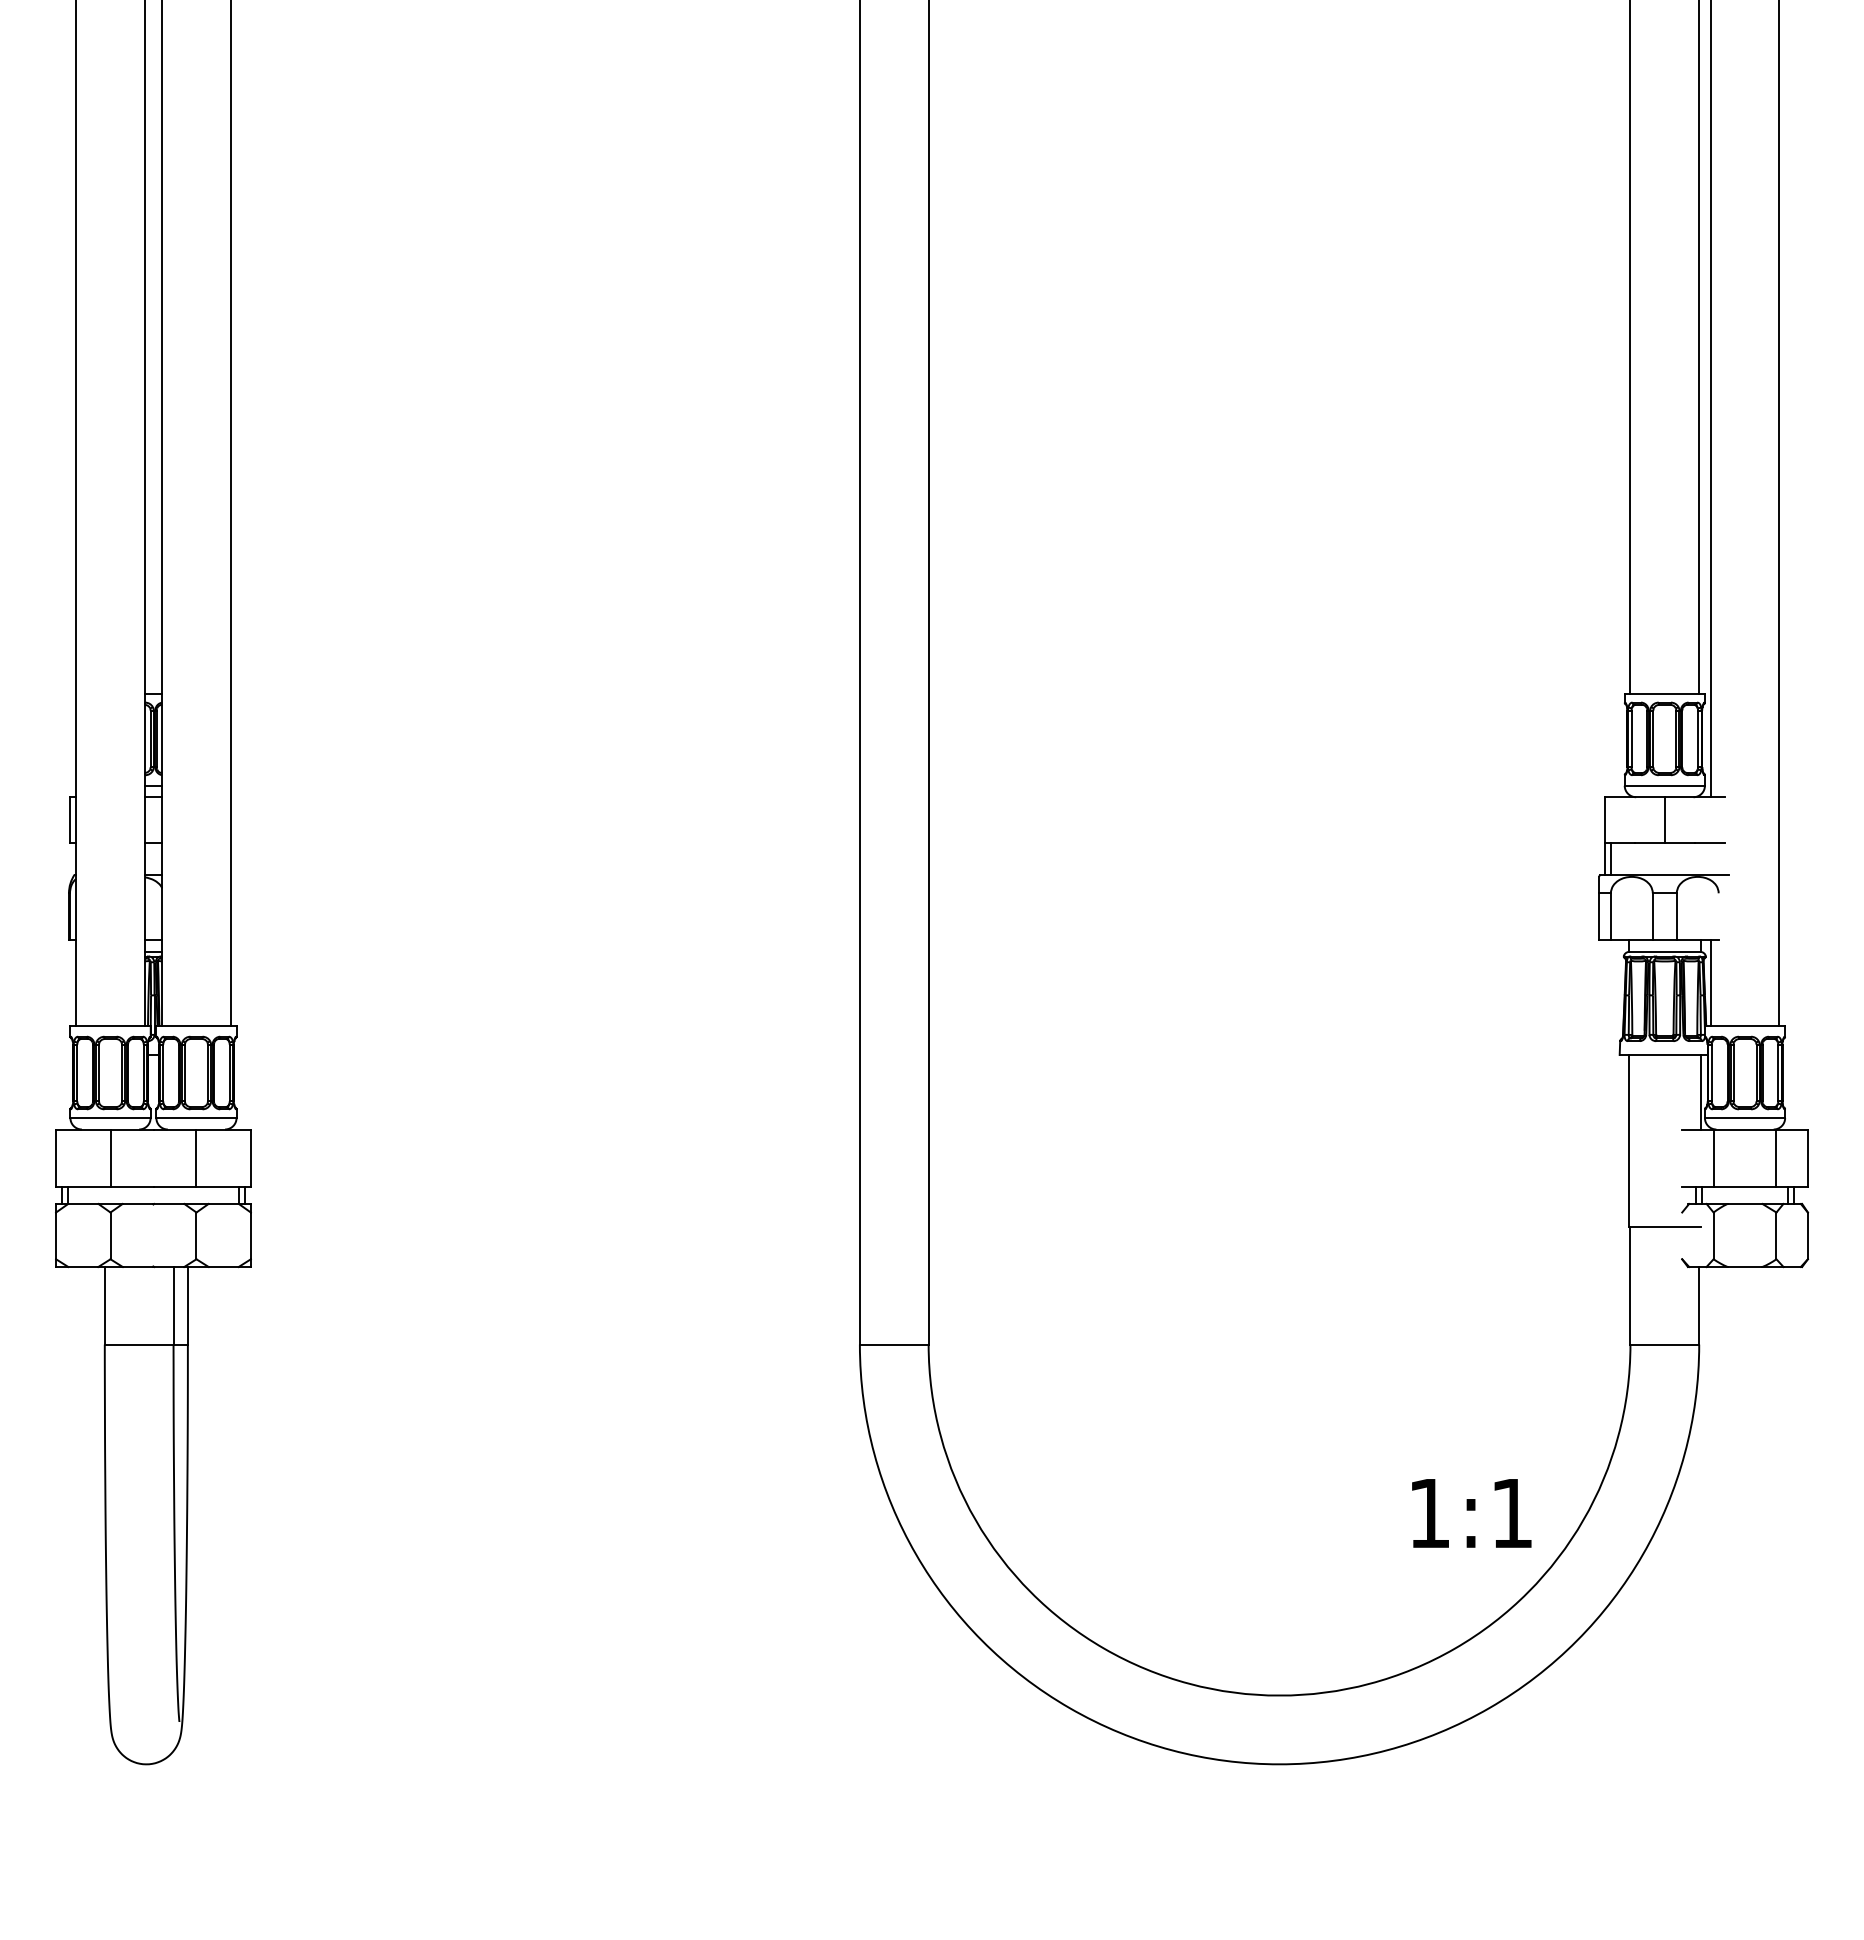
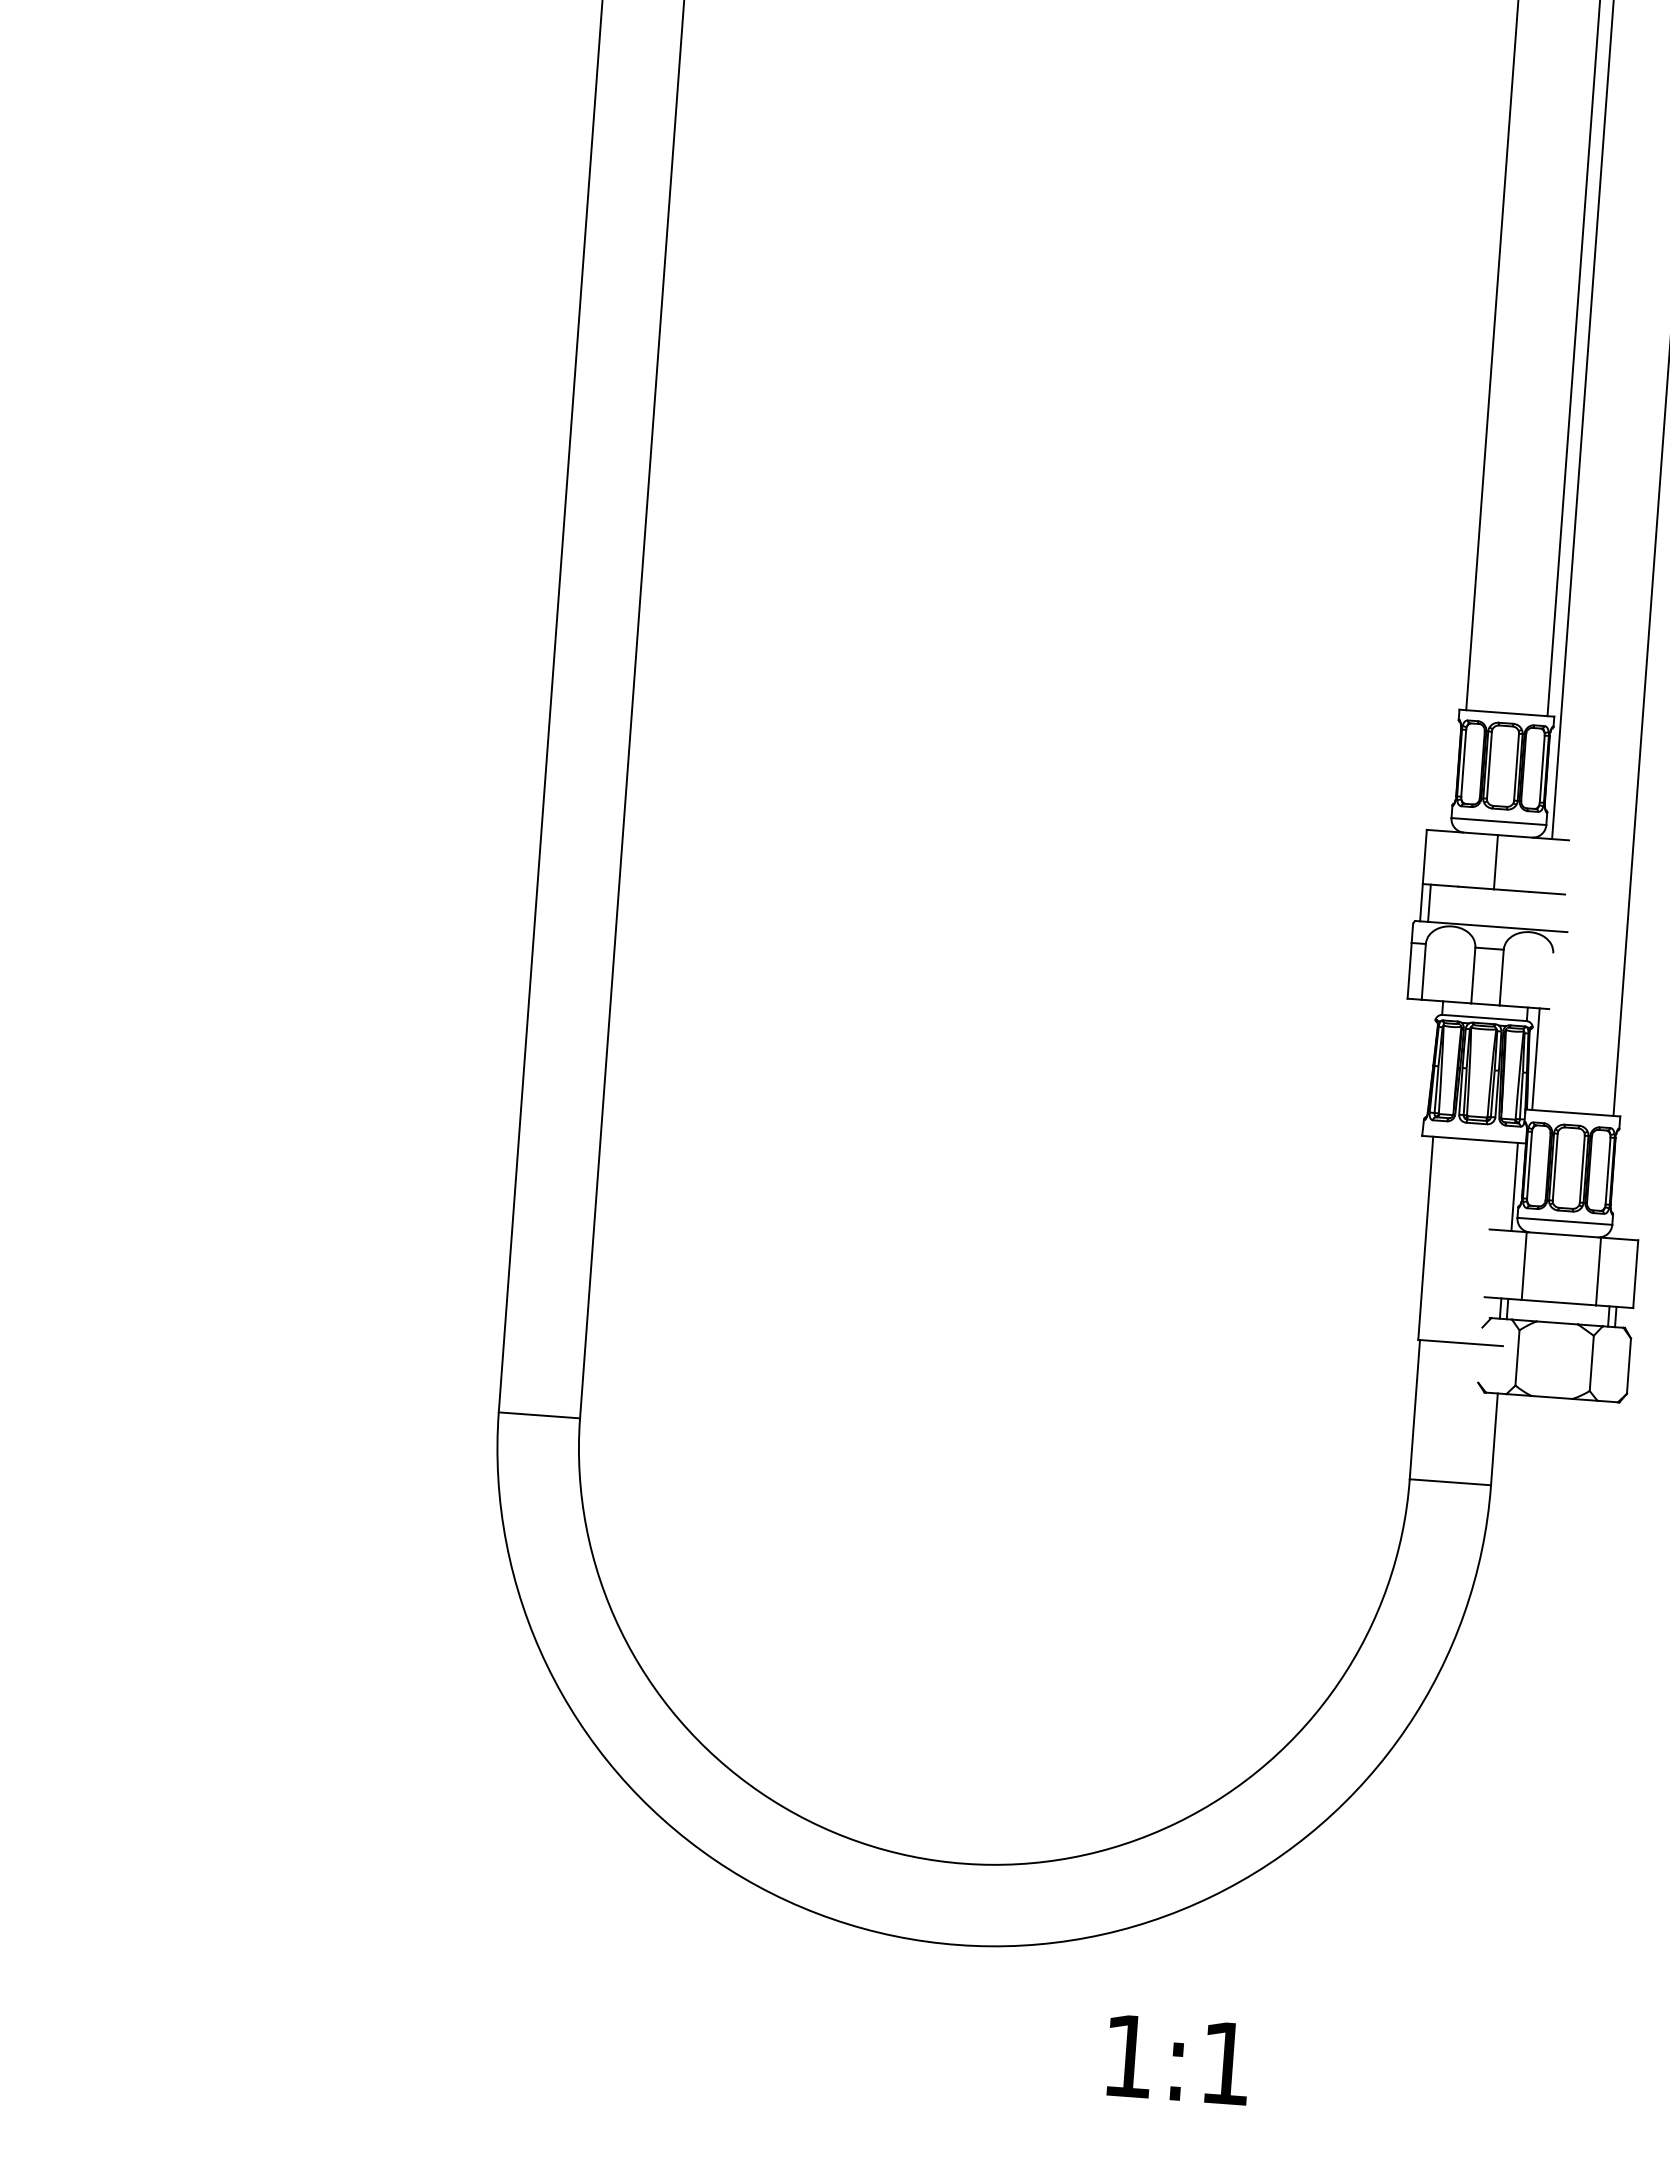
text: (1471, 1513) -> (1178, 2059), moved

